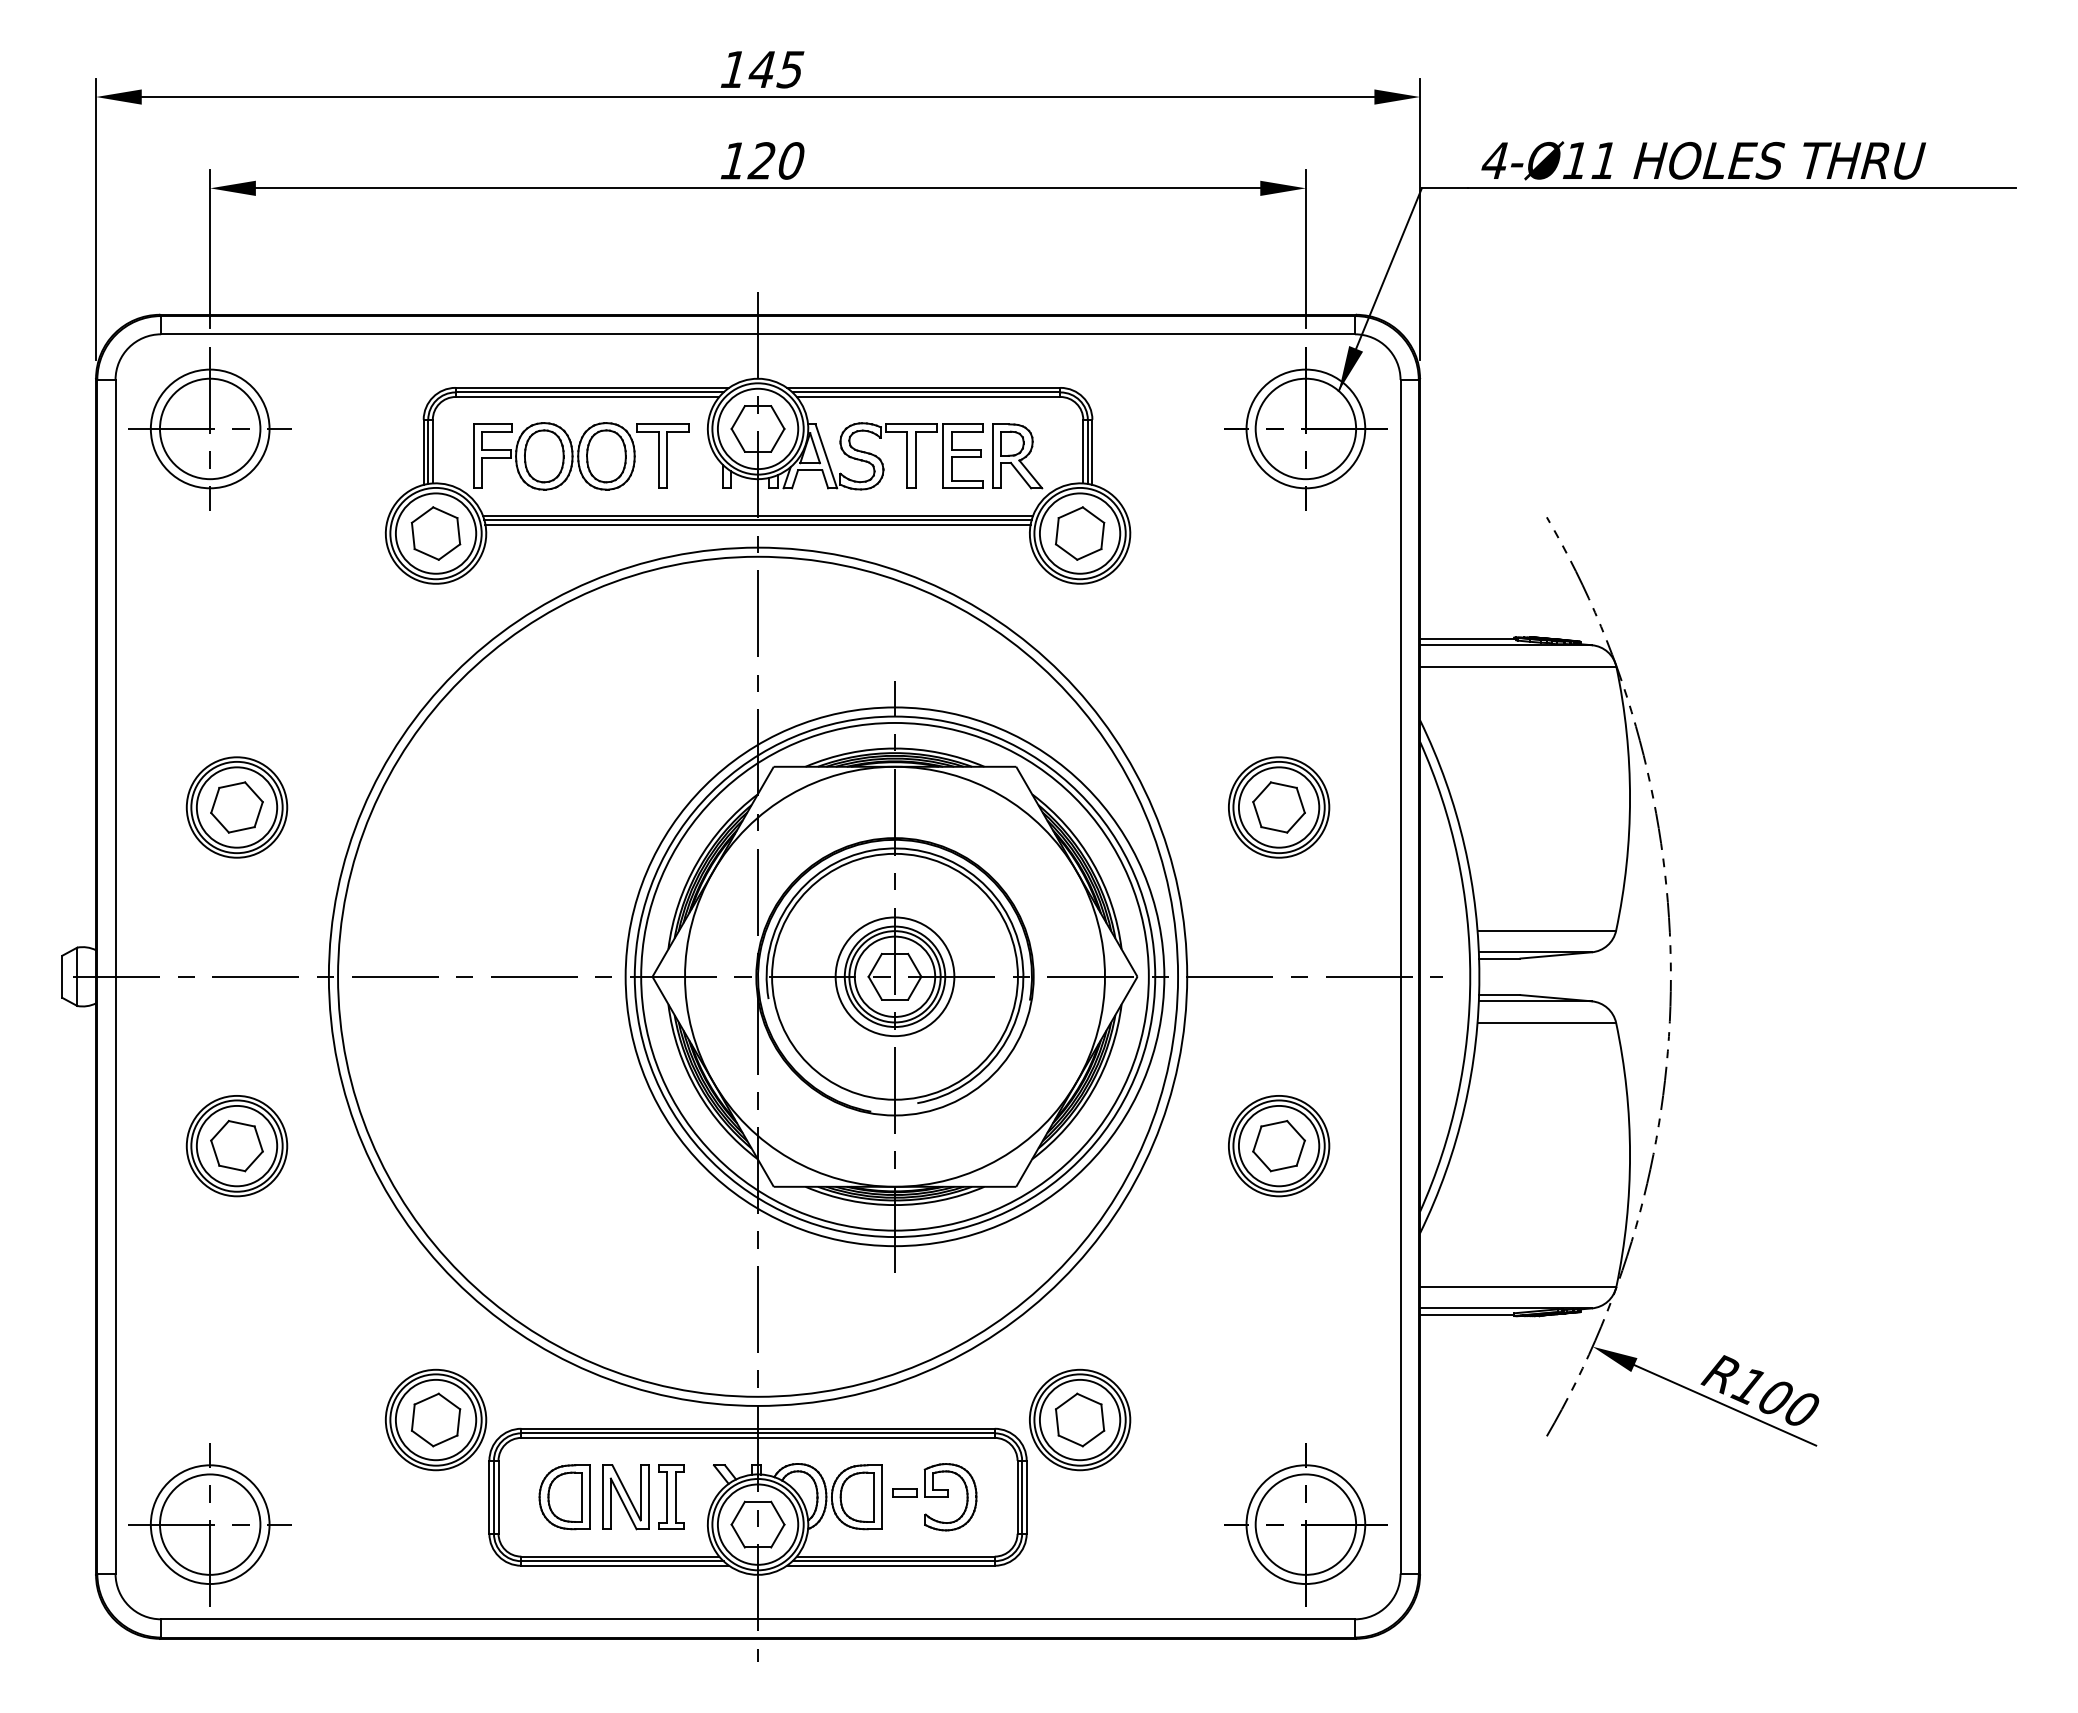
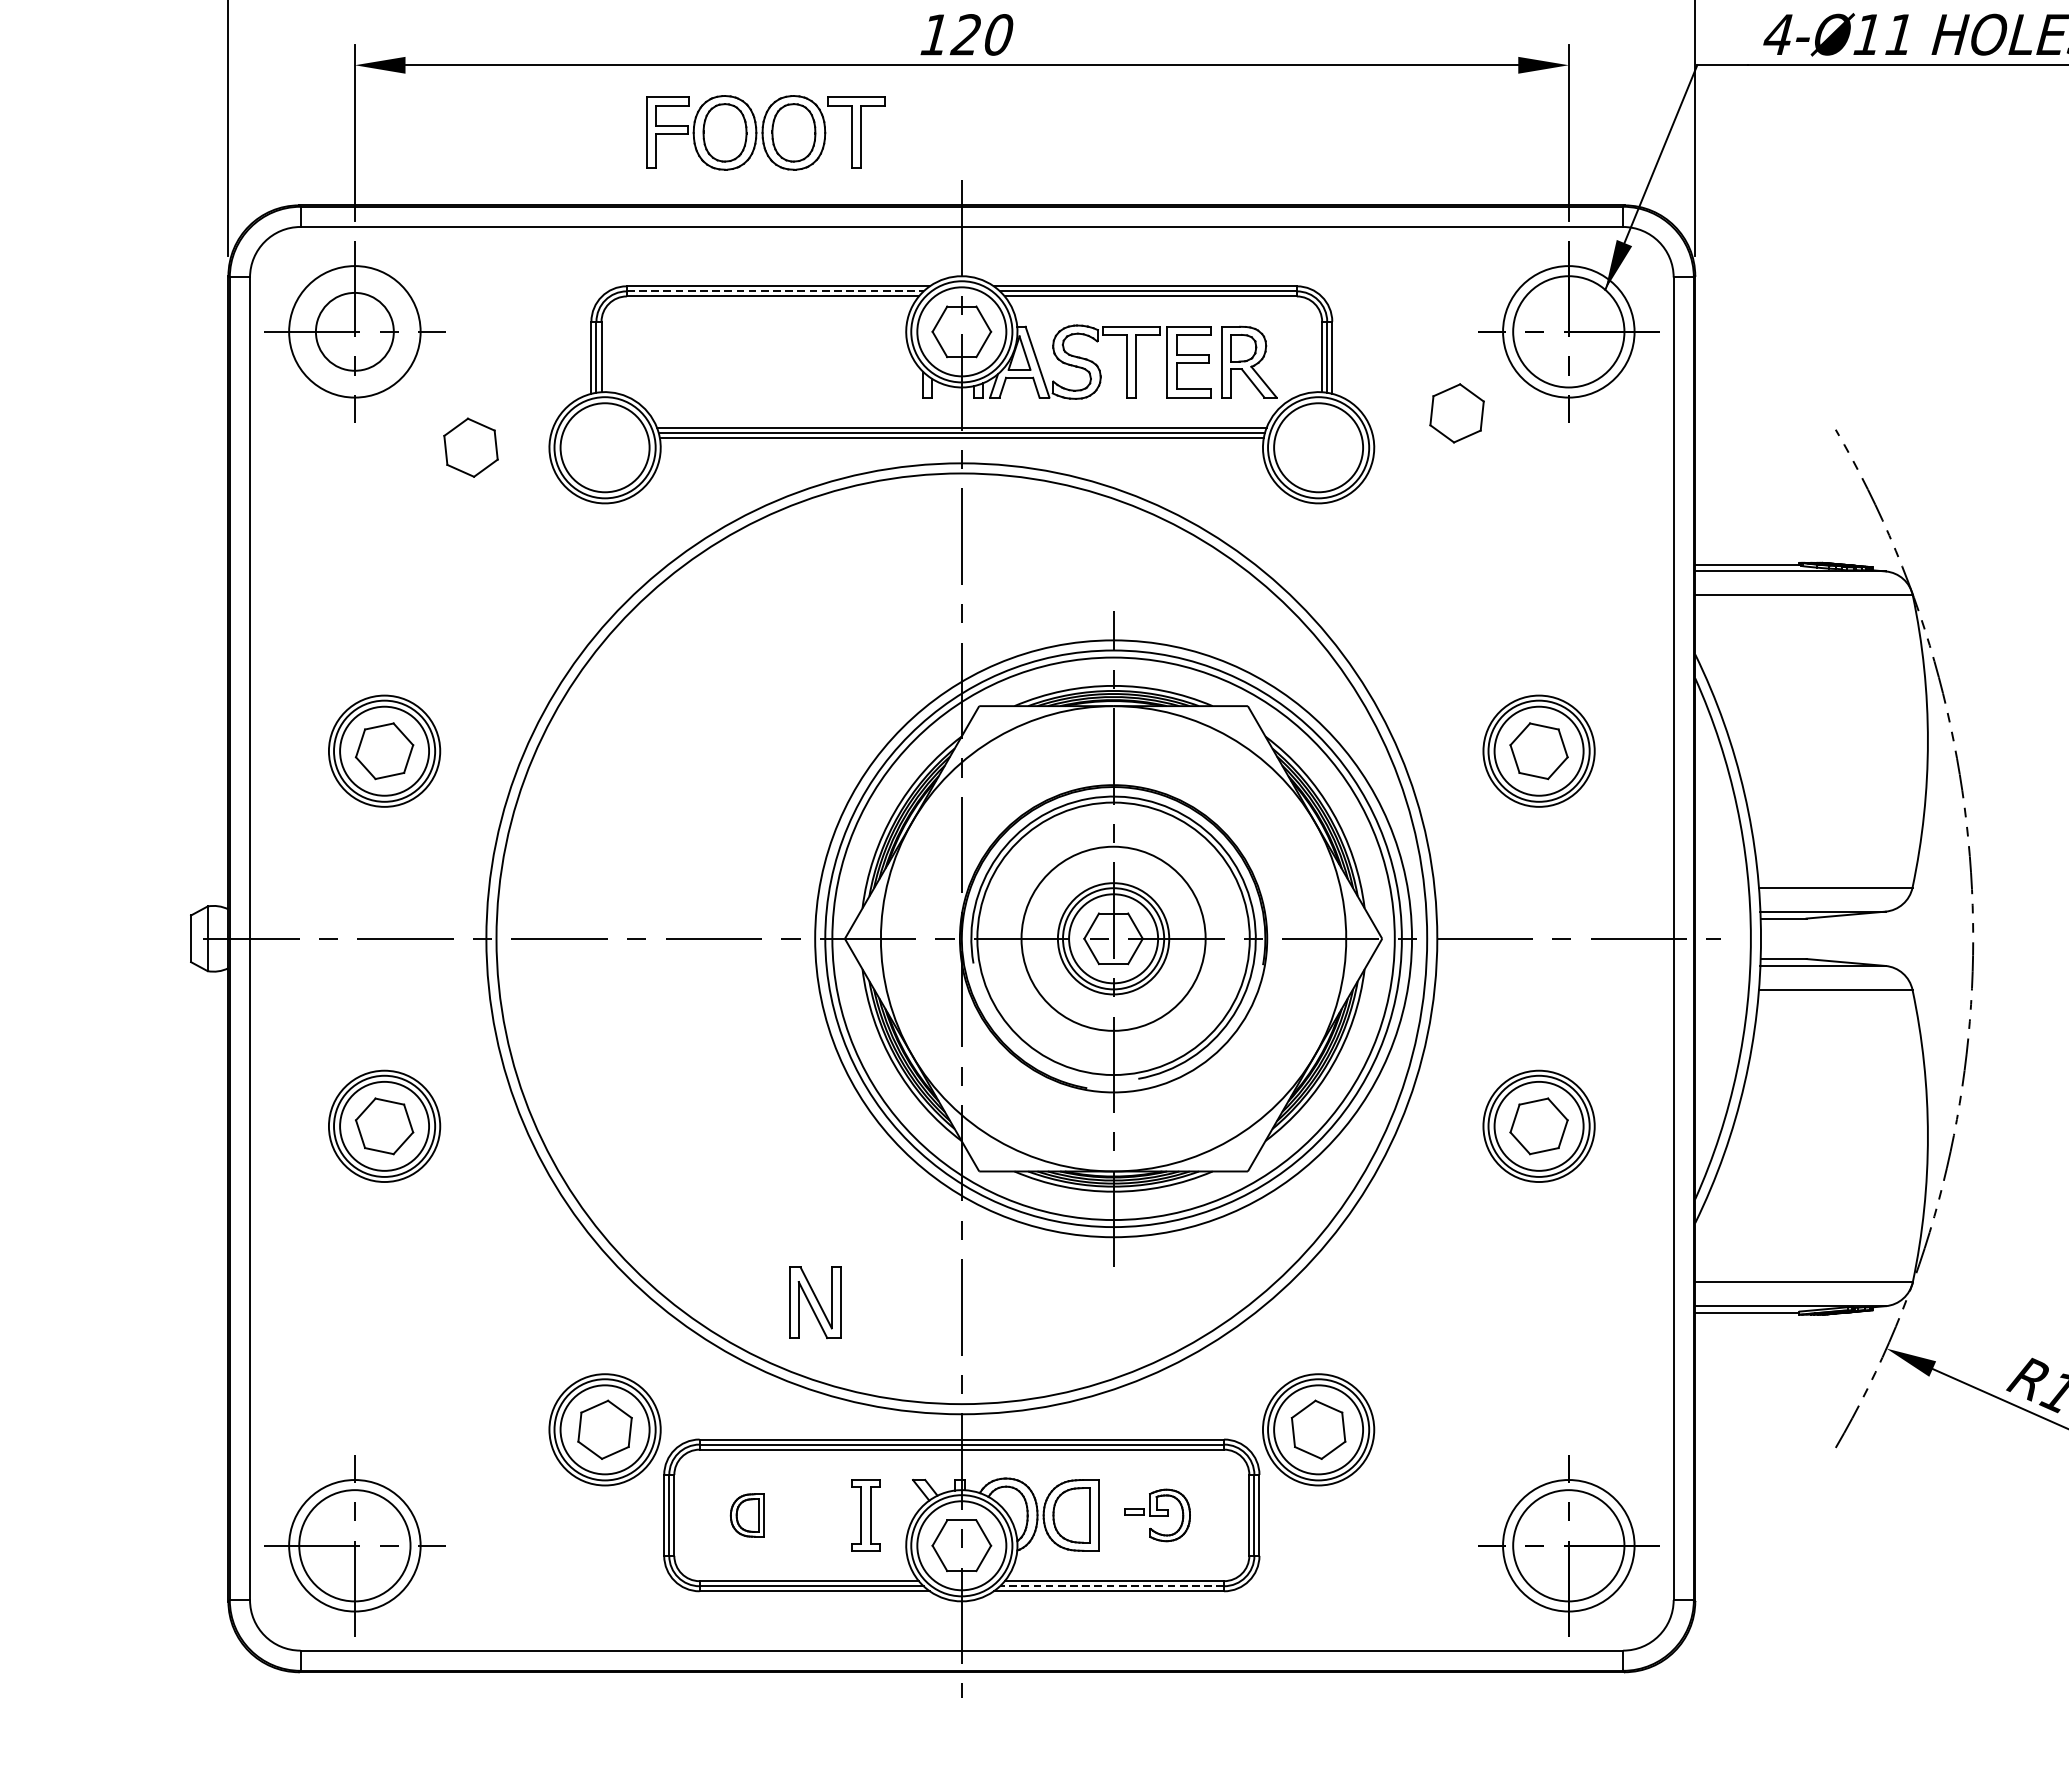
line: (589, 392) -> (775, 291), solid -> dashed
circle: (209, 428) -> (354, 331), size x0.7
part: (581, 456) -> (766, 133), moved
part: (435, 533) -> (470, 447), moved
part: (1079, 533) -> (1456, 413), moved
circle: (894, 976) -> (1113, 938), size x1.4
part: (564, 1497) -> (747, 1515), size x0.6
part: (625, 1497) -> (814, 1302), moved
part: (934, 1497) -> (1157, 1515), size x0.7
line: (893, 1561) -> (1111, 1586), solid -> dashed

